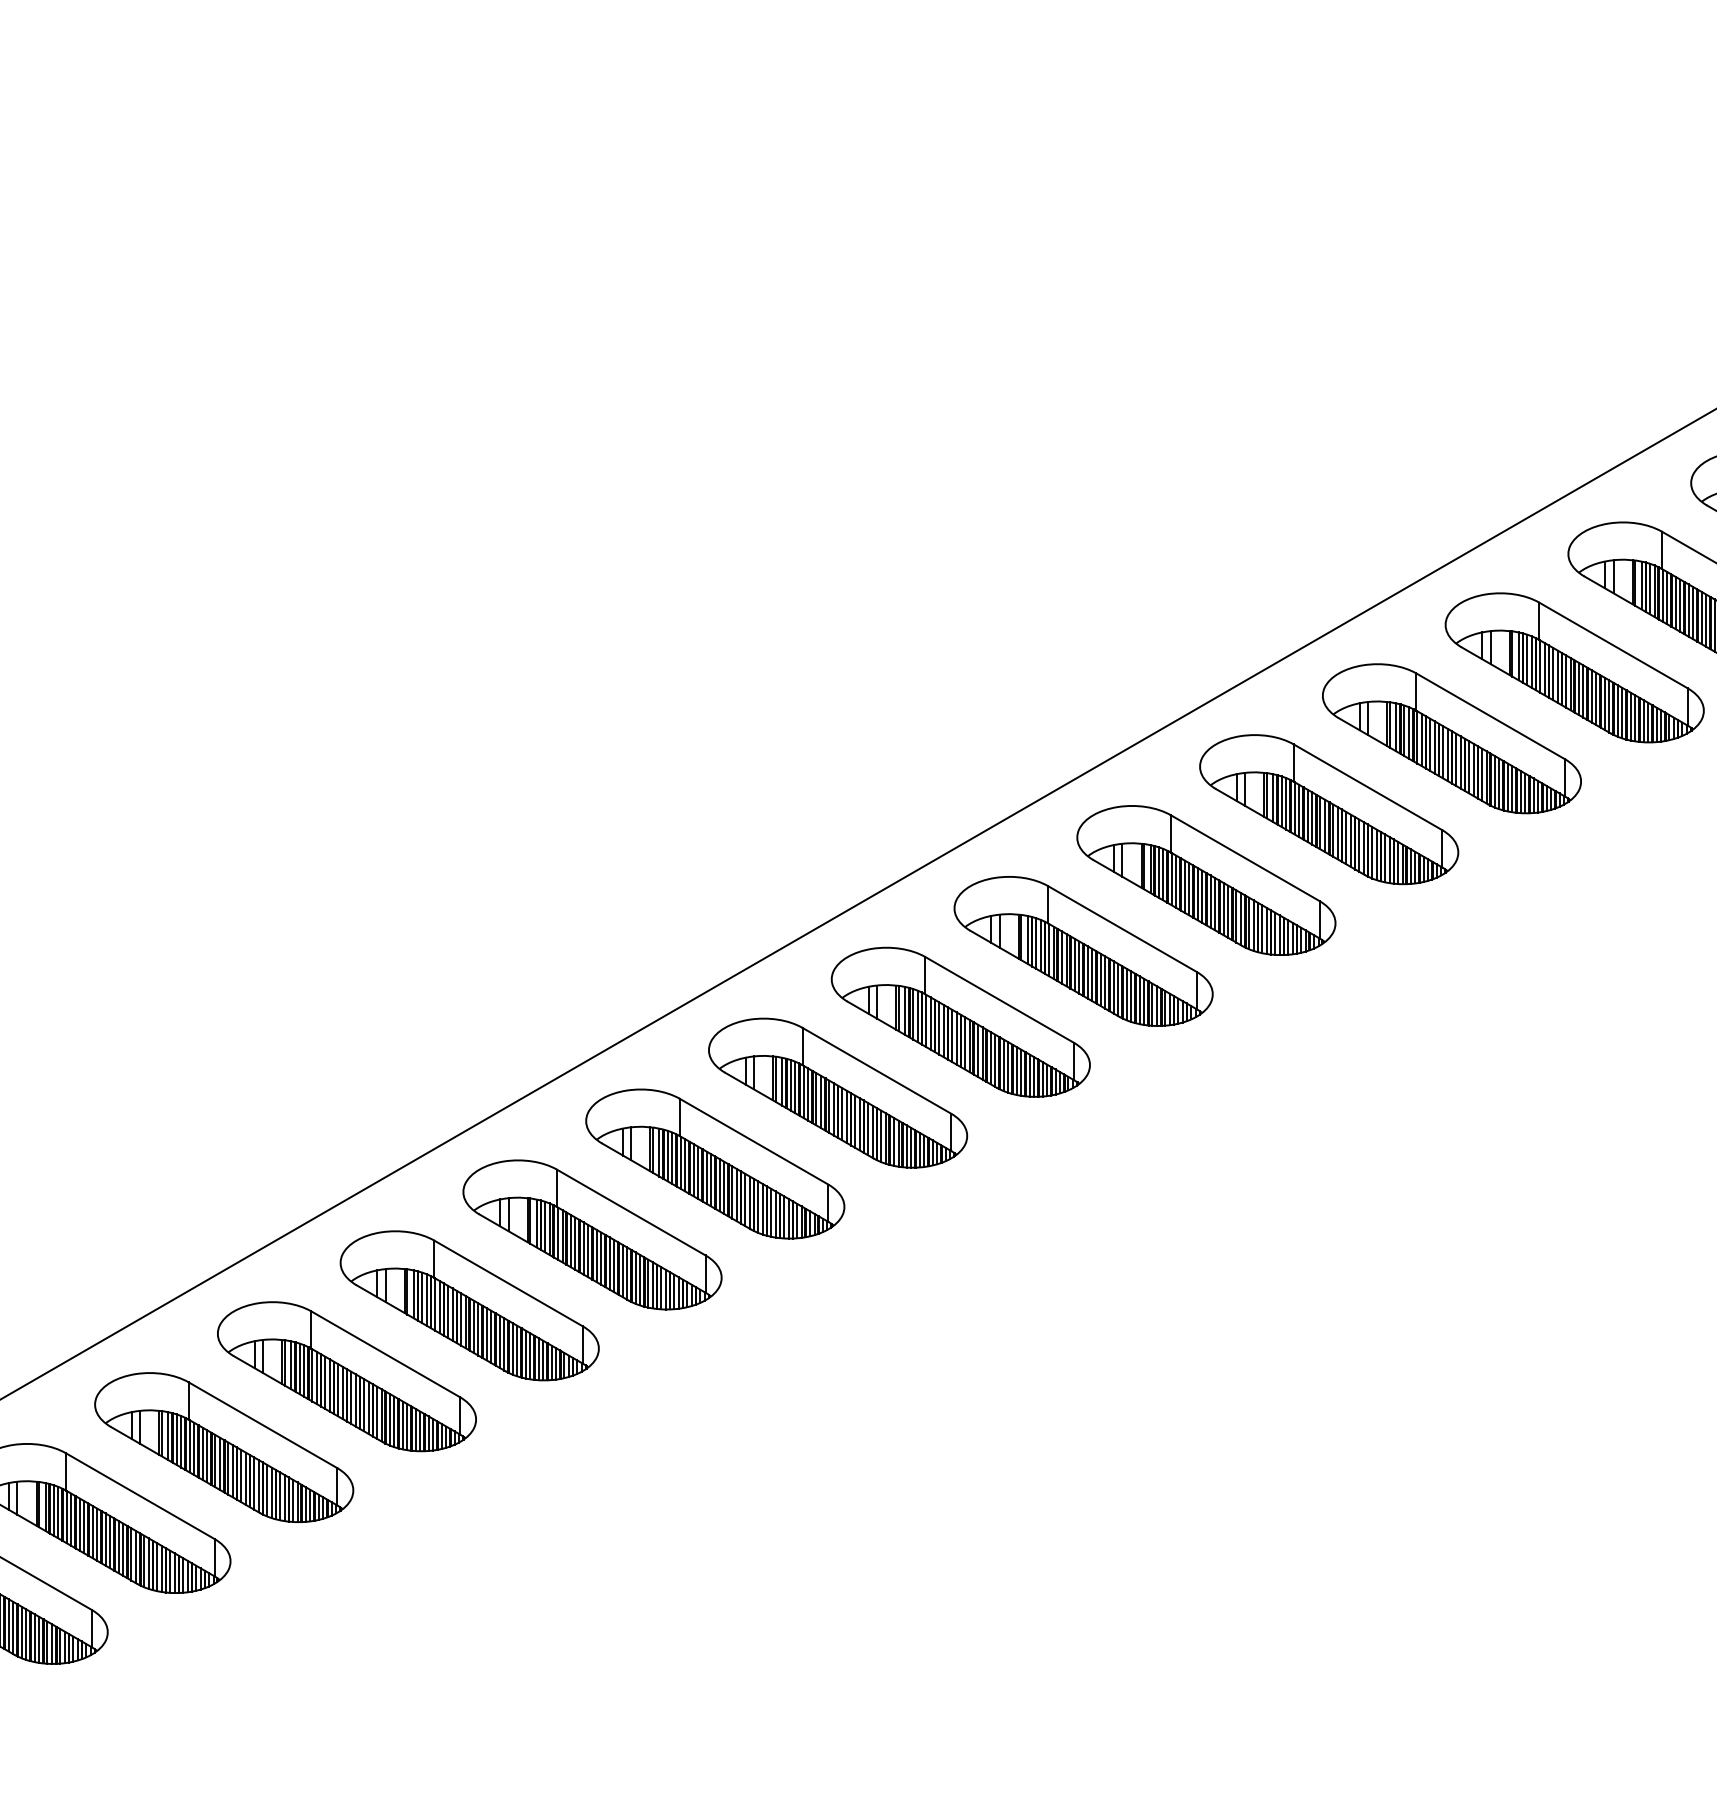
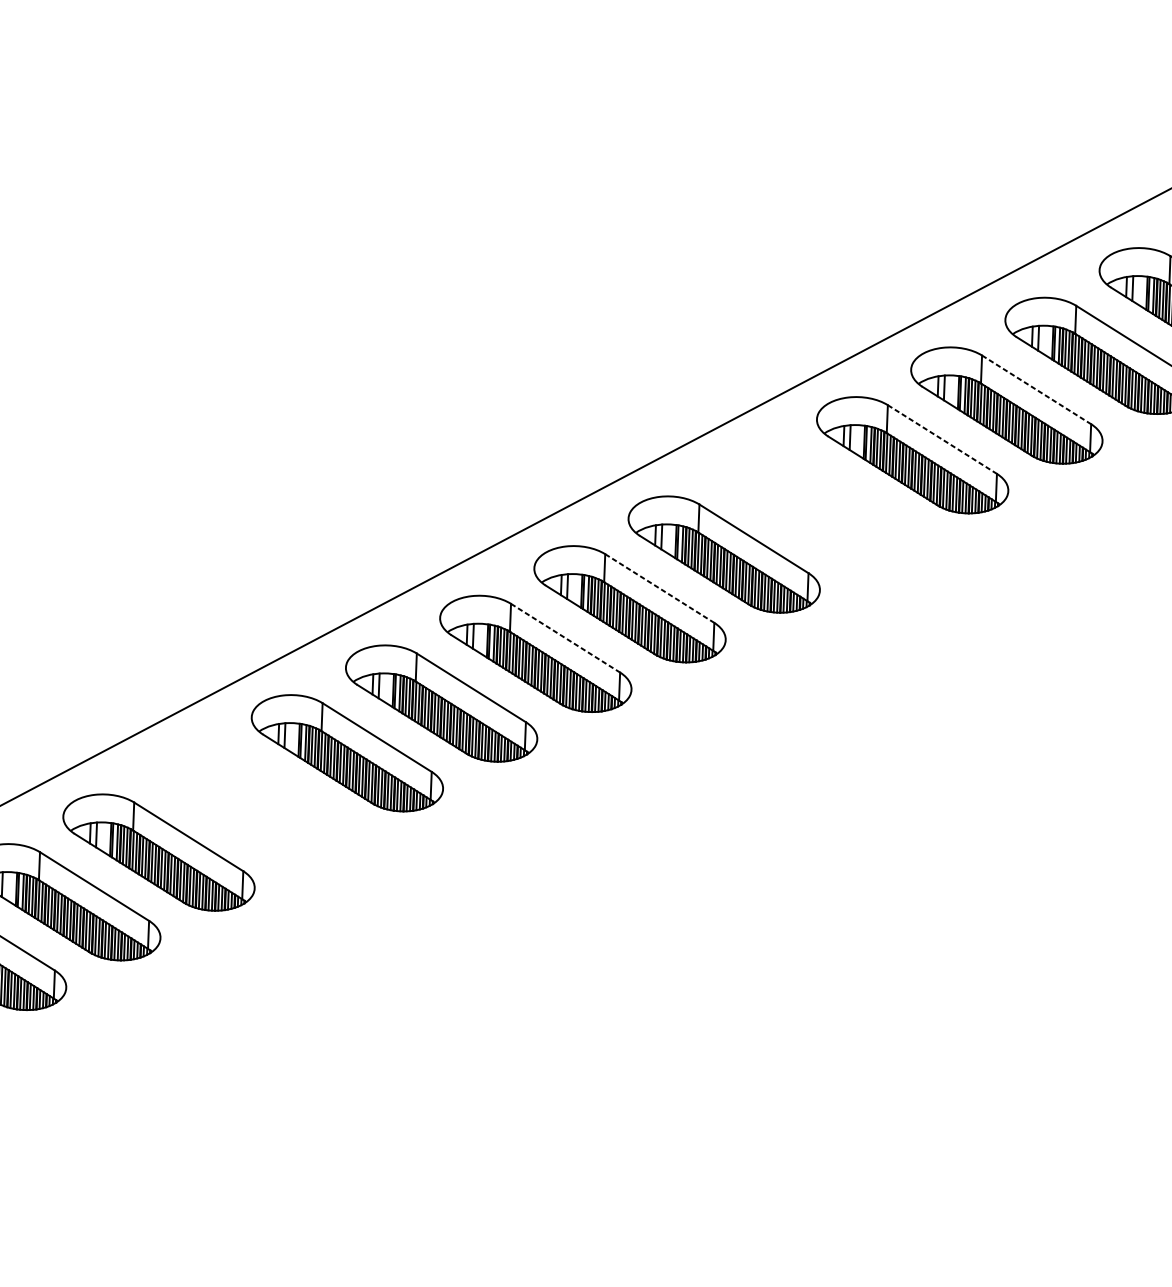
line: (1613, 645) -> (1036, 389), solid -> dashed
line: (1490, 716) -> (942, 439), solid -> dashed
part: (1329, 809) -> (818, 504), removed
line: (1122, 929) -> (659, 588), solid -> dashed
line: (999, 999) -> (565, 637), solid -> dashed
part: (592, 1234) -> (253, 802), removed

